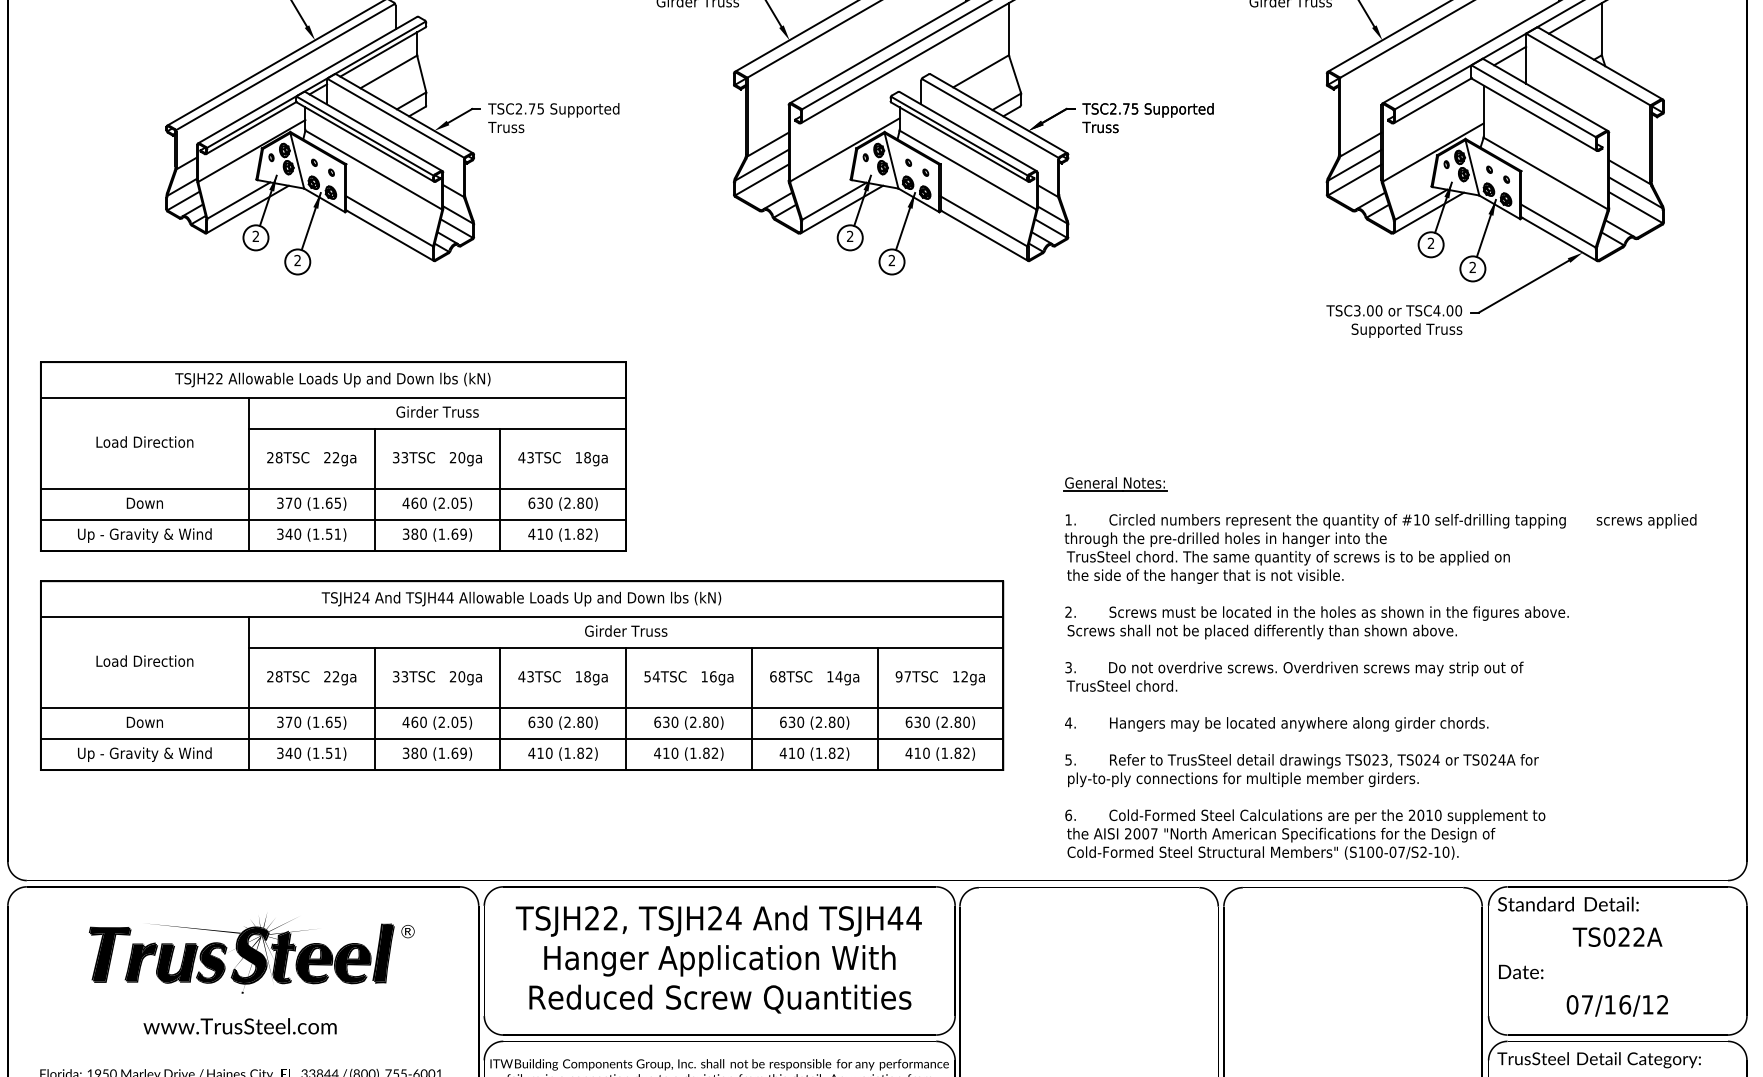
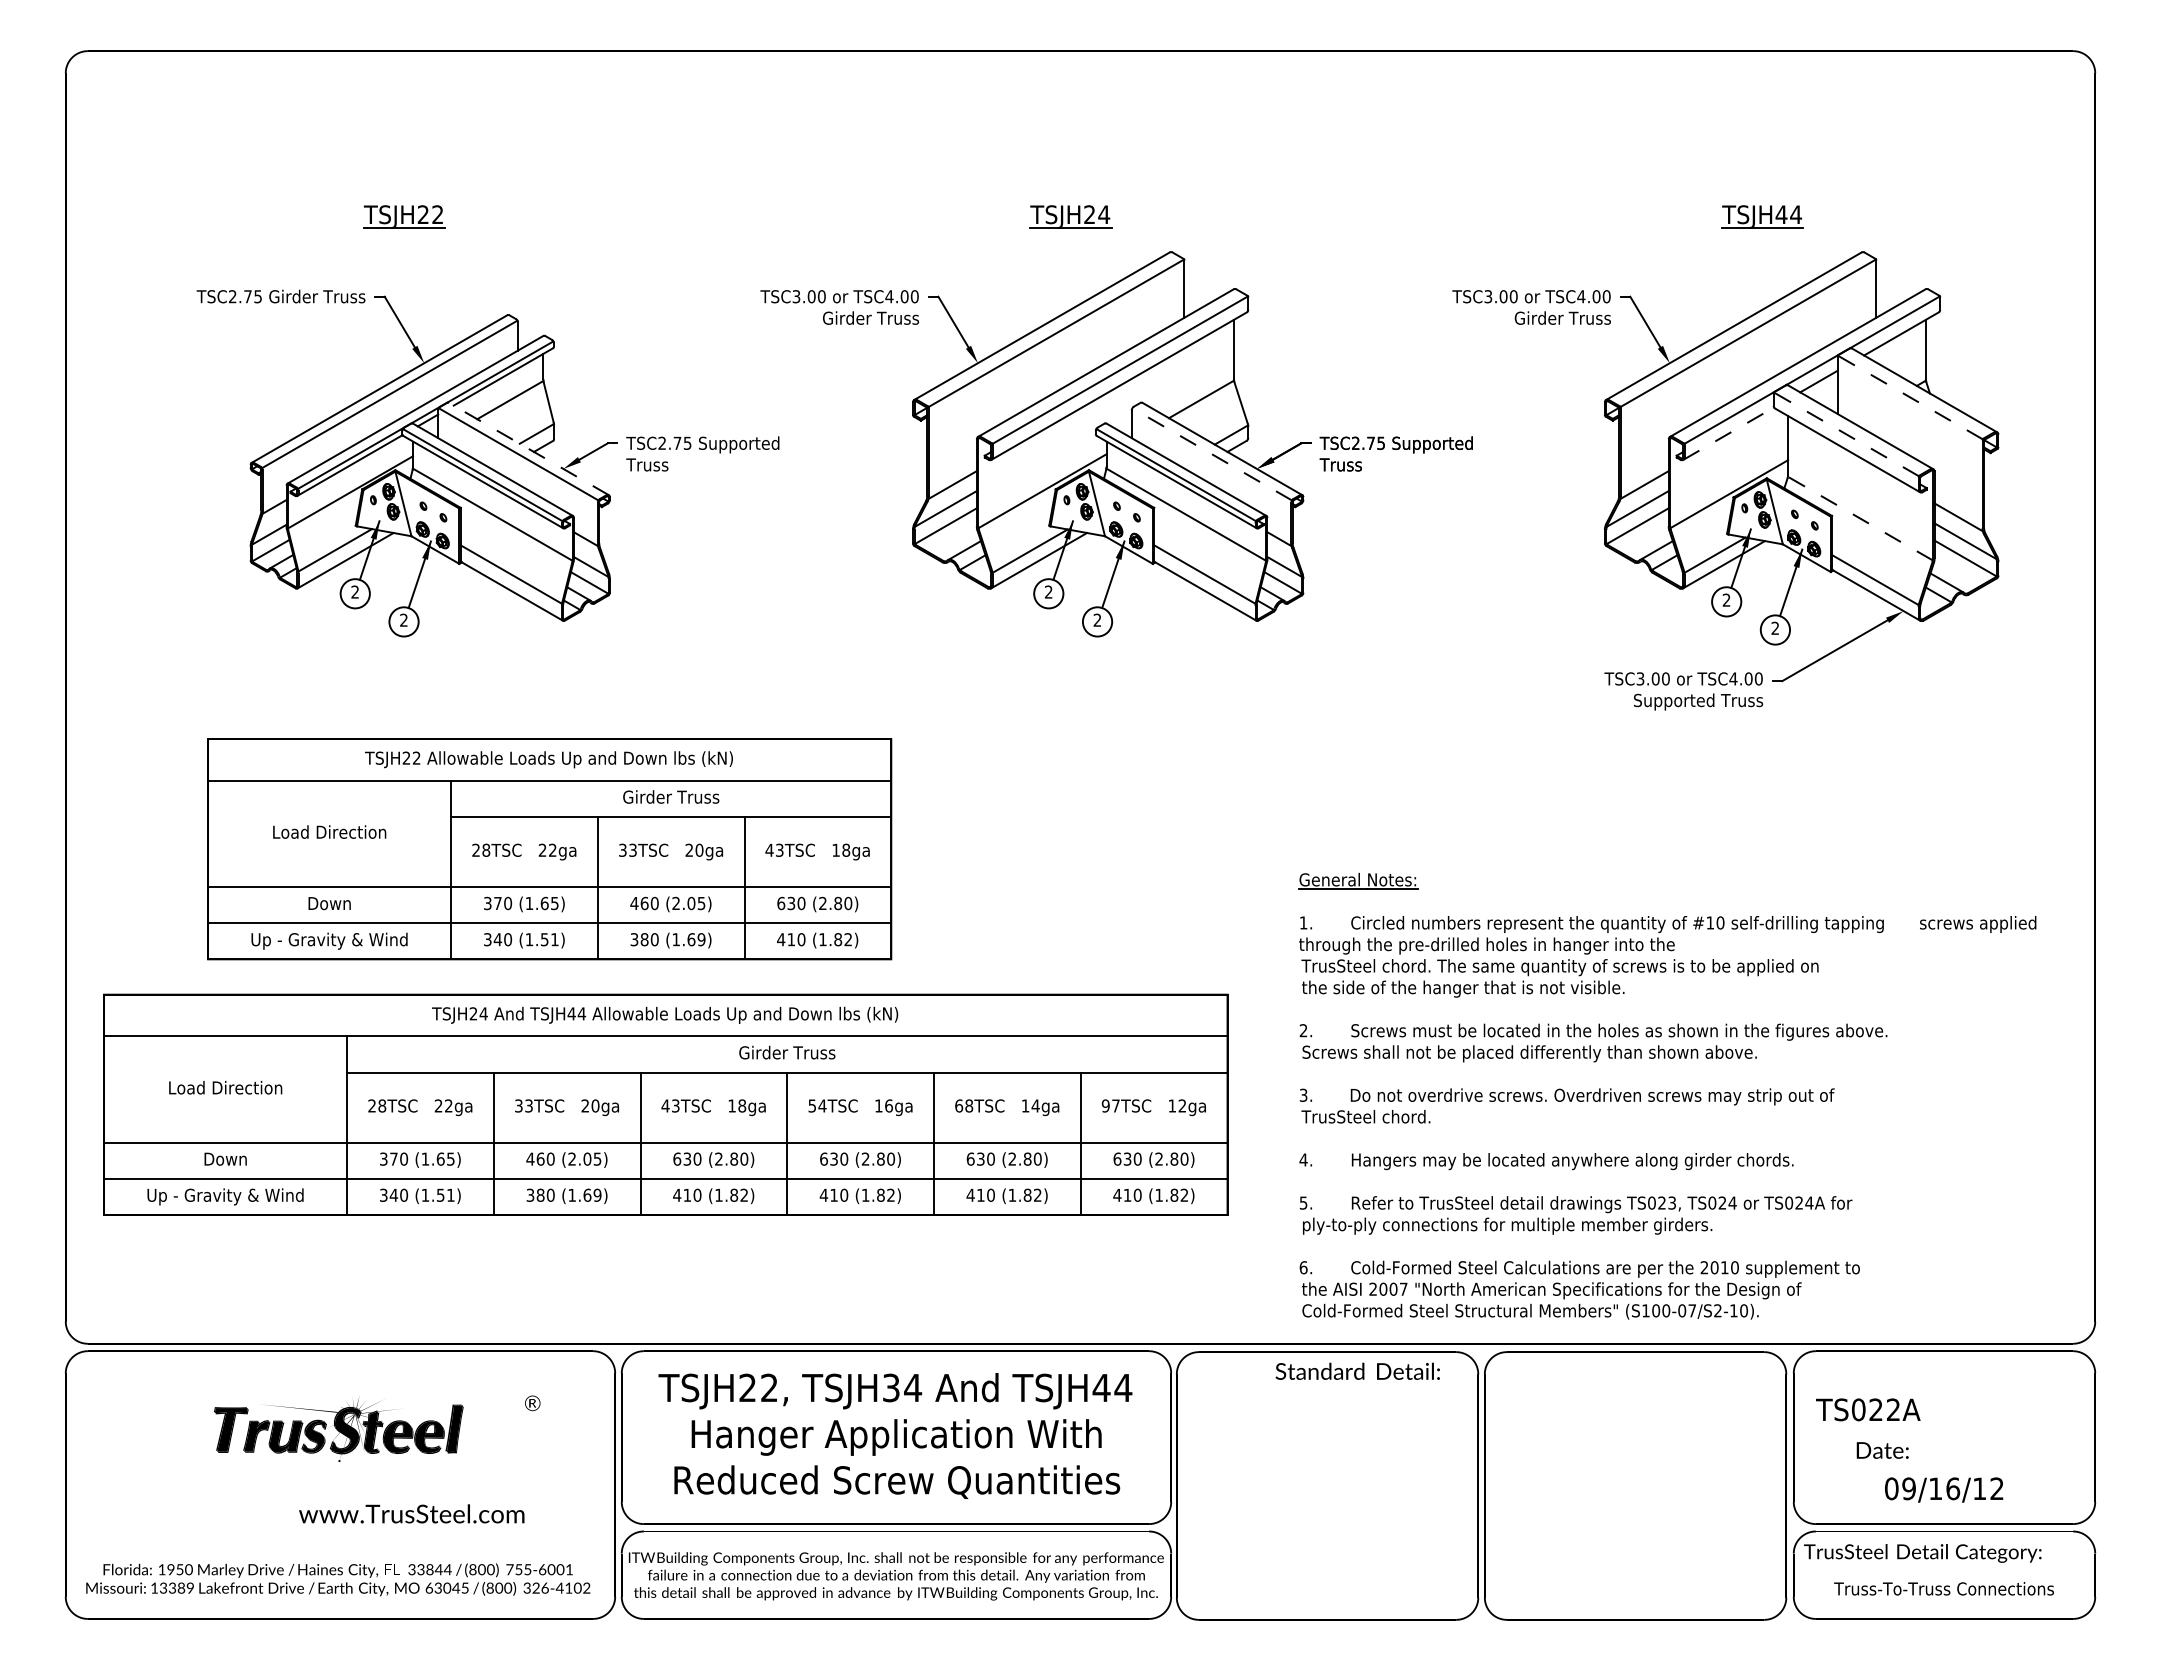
line: (1588, 69) -> (1910, 397), solid -> dashed
line: (1433, 100) -> (1729, 433), solid -> dashed
line: (1533, 101) -> (1846, 434), solid -> dashed
line: (404, 113) -> (528, 448), solid -> dashed
line: (989, 118) -> (1211, 454), solid -> dashed
line: (1545, 173) -> (1860, 518), solid -> dashed
part: (333, 456) -> (549, 849), moved
text: (1568, 903) -> (1357, 1370), moved
text: (715, 918) -> (891, 1387), TSJH24 -> TSJH34
text: (1617, 936) -> (1868, 1409), moved
part: (241, 953) -> (338, 1428), size x0.7
text: (1520, 971) -> (1882, 1450), moved
text: (1586, 1004) -> (1908, 1488), 07/16/12 -> 09/16/12
text: (239, 1025) -> (411, 1513), moved

